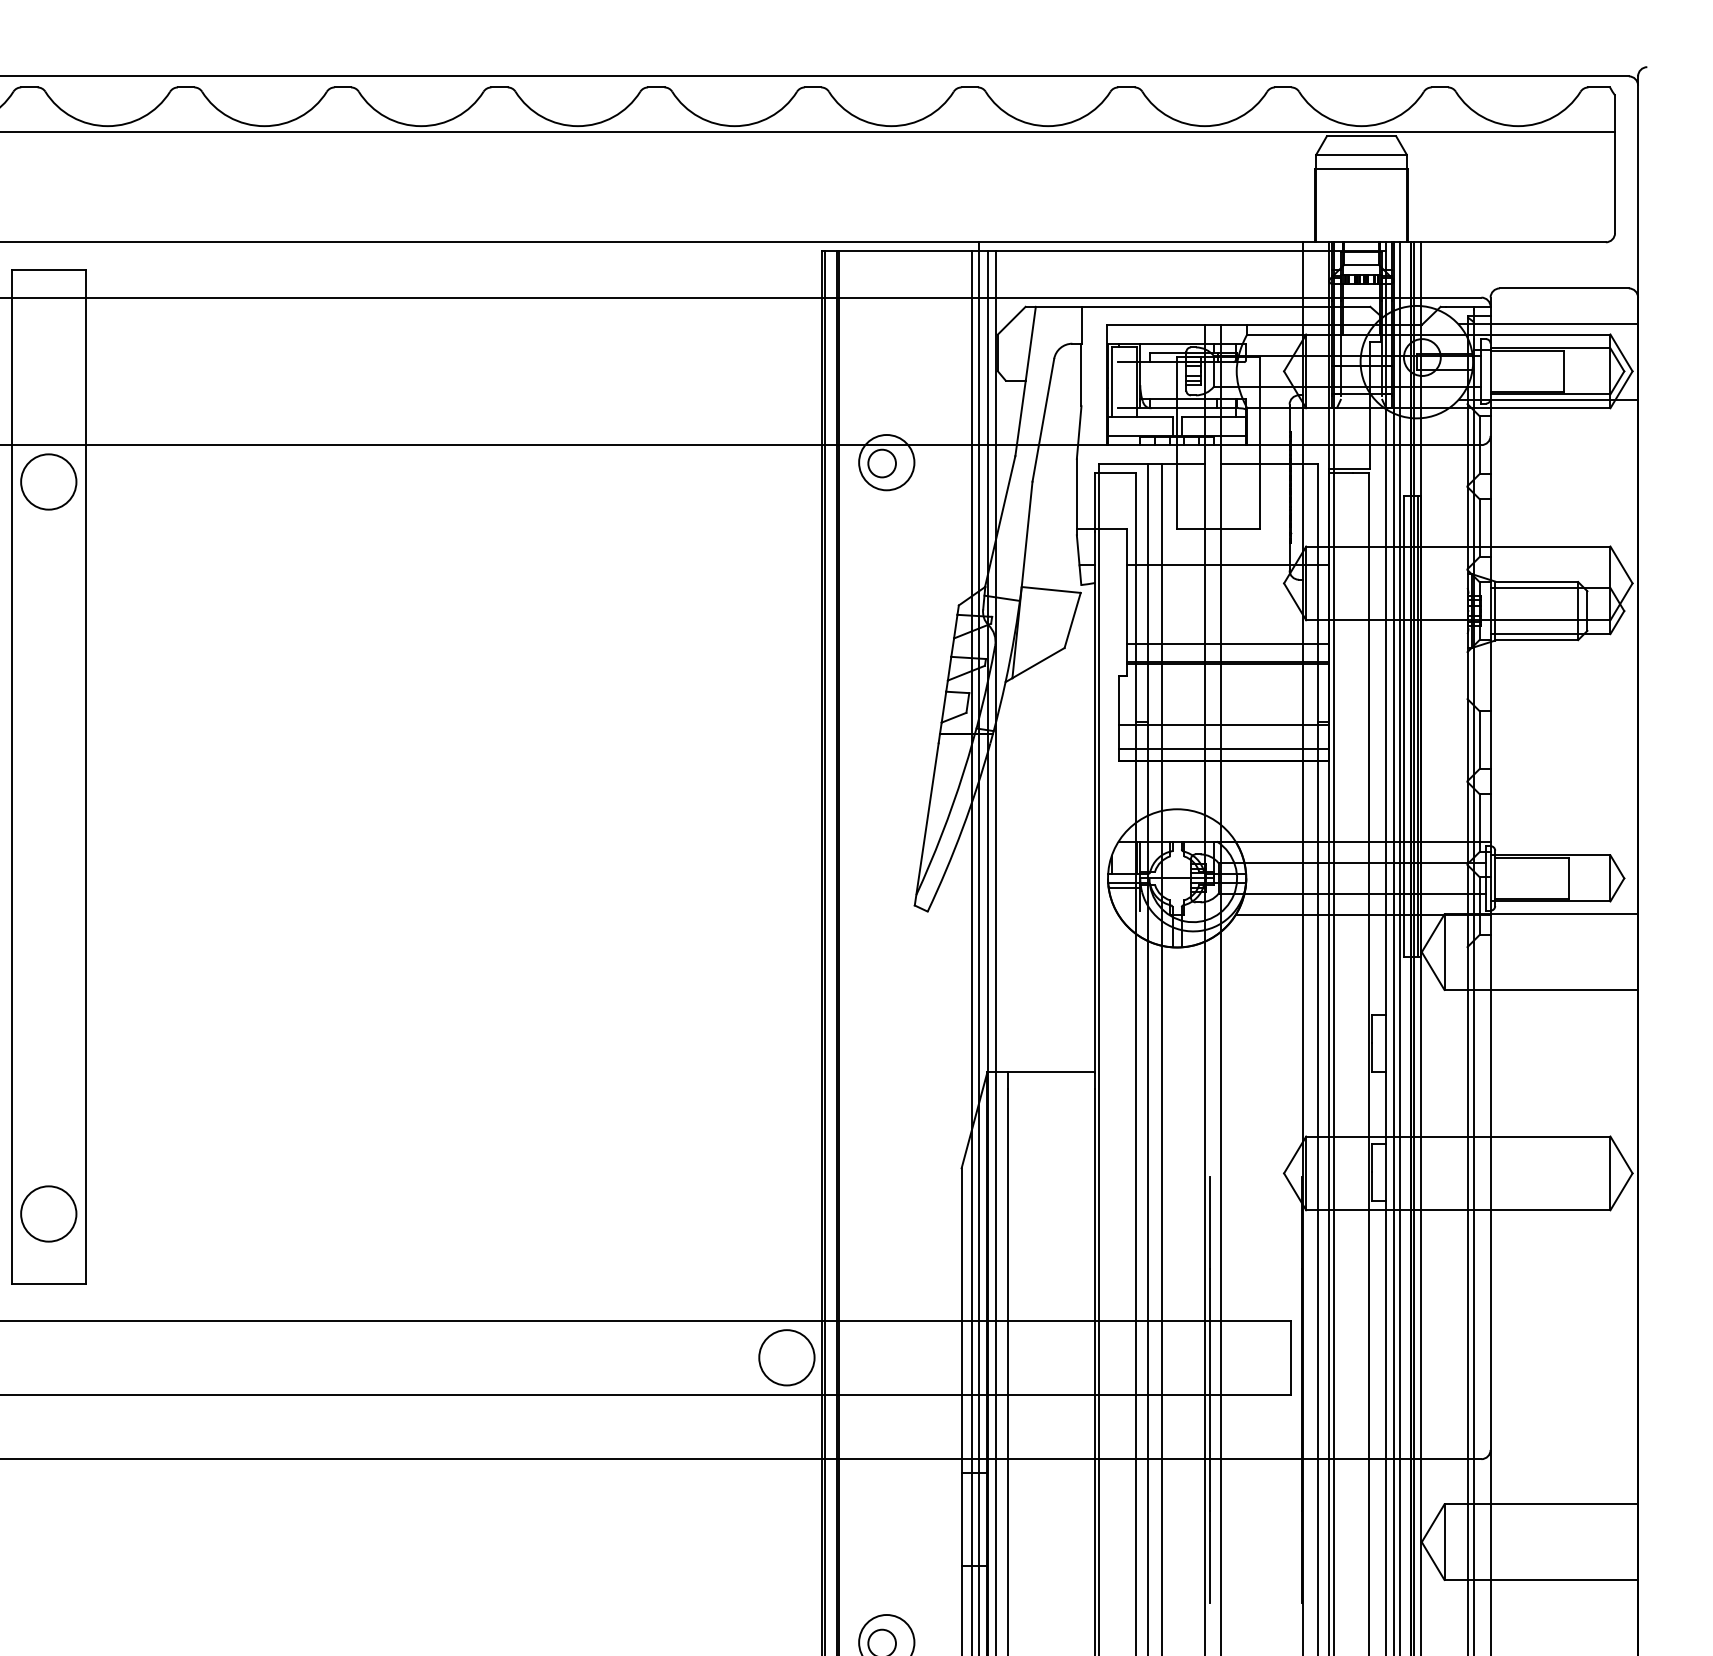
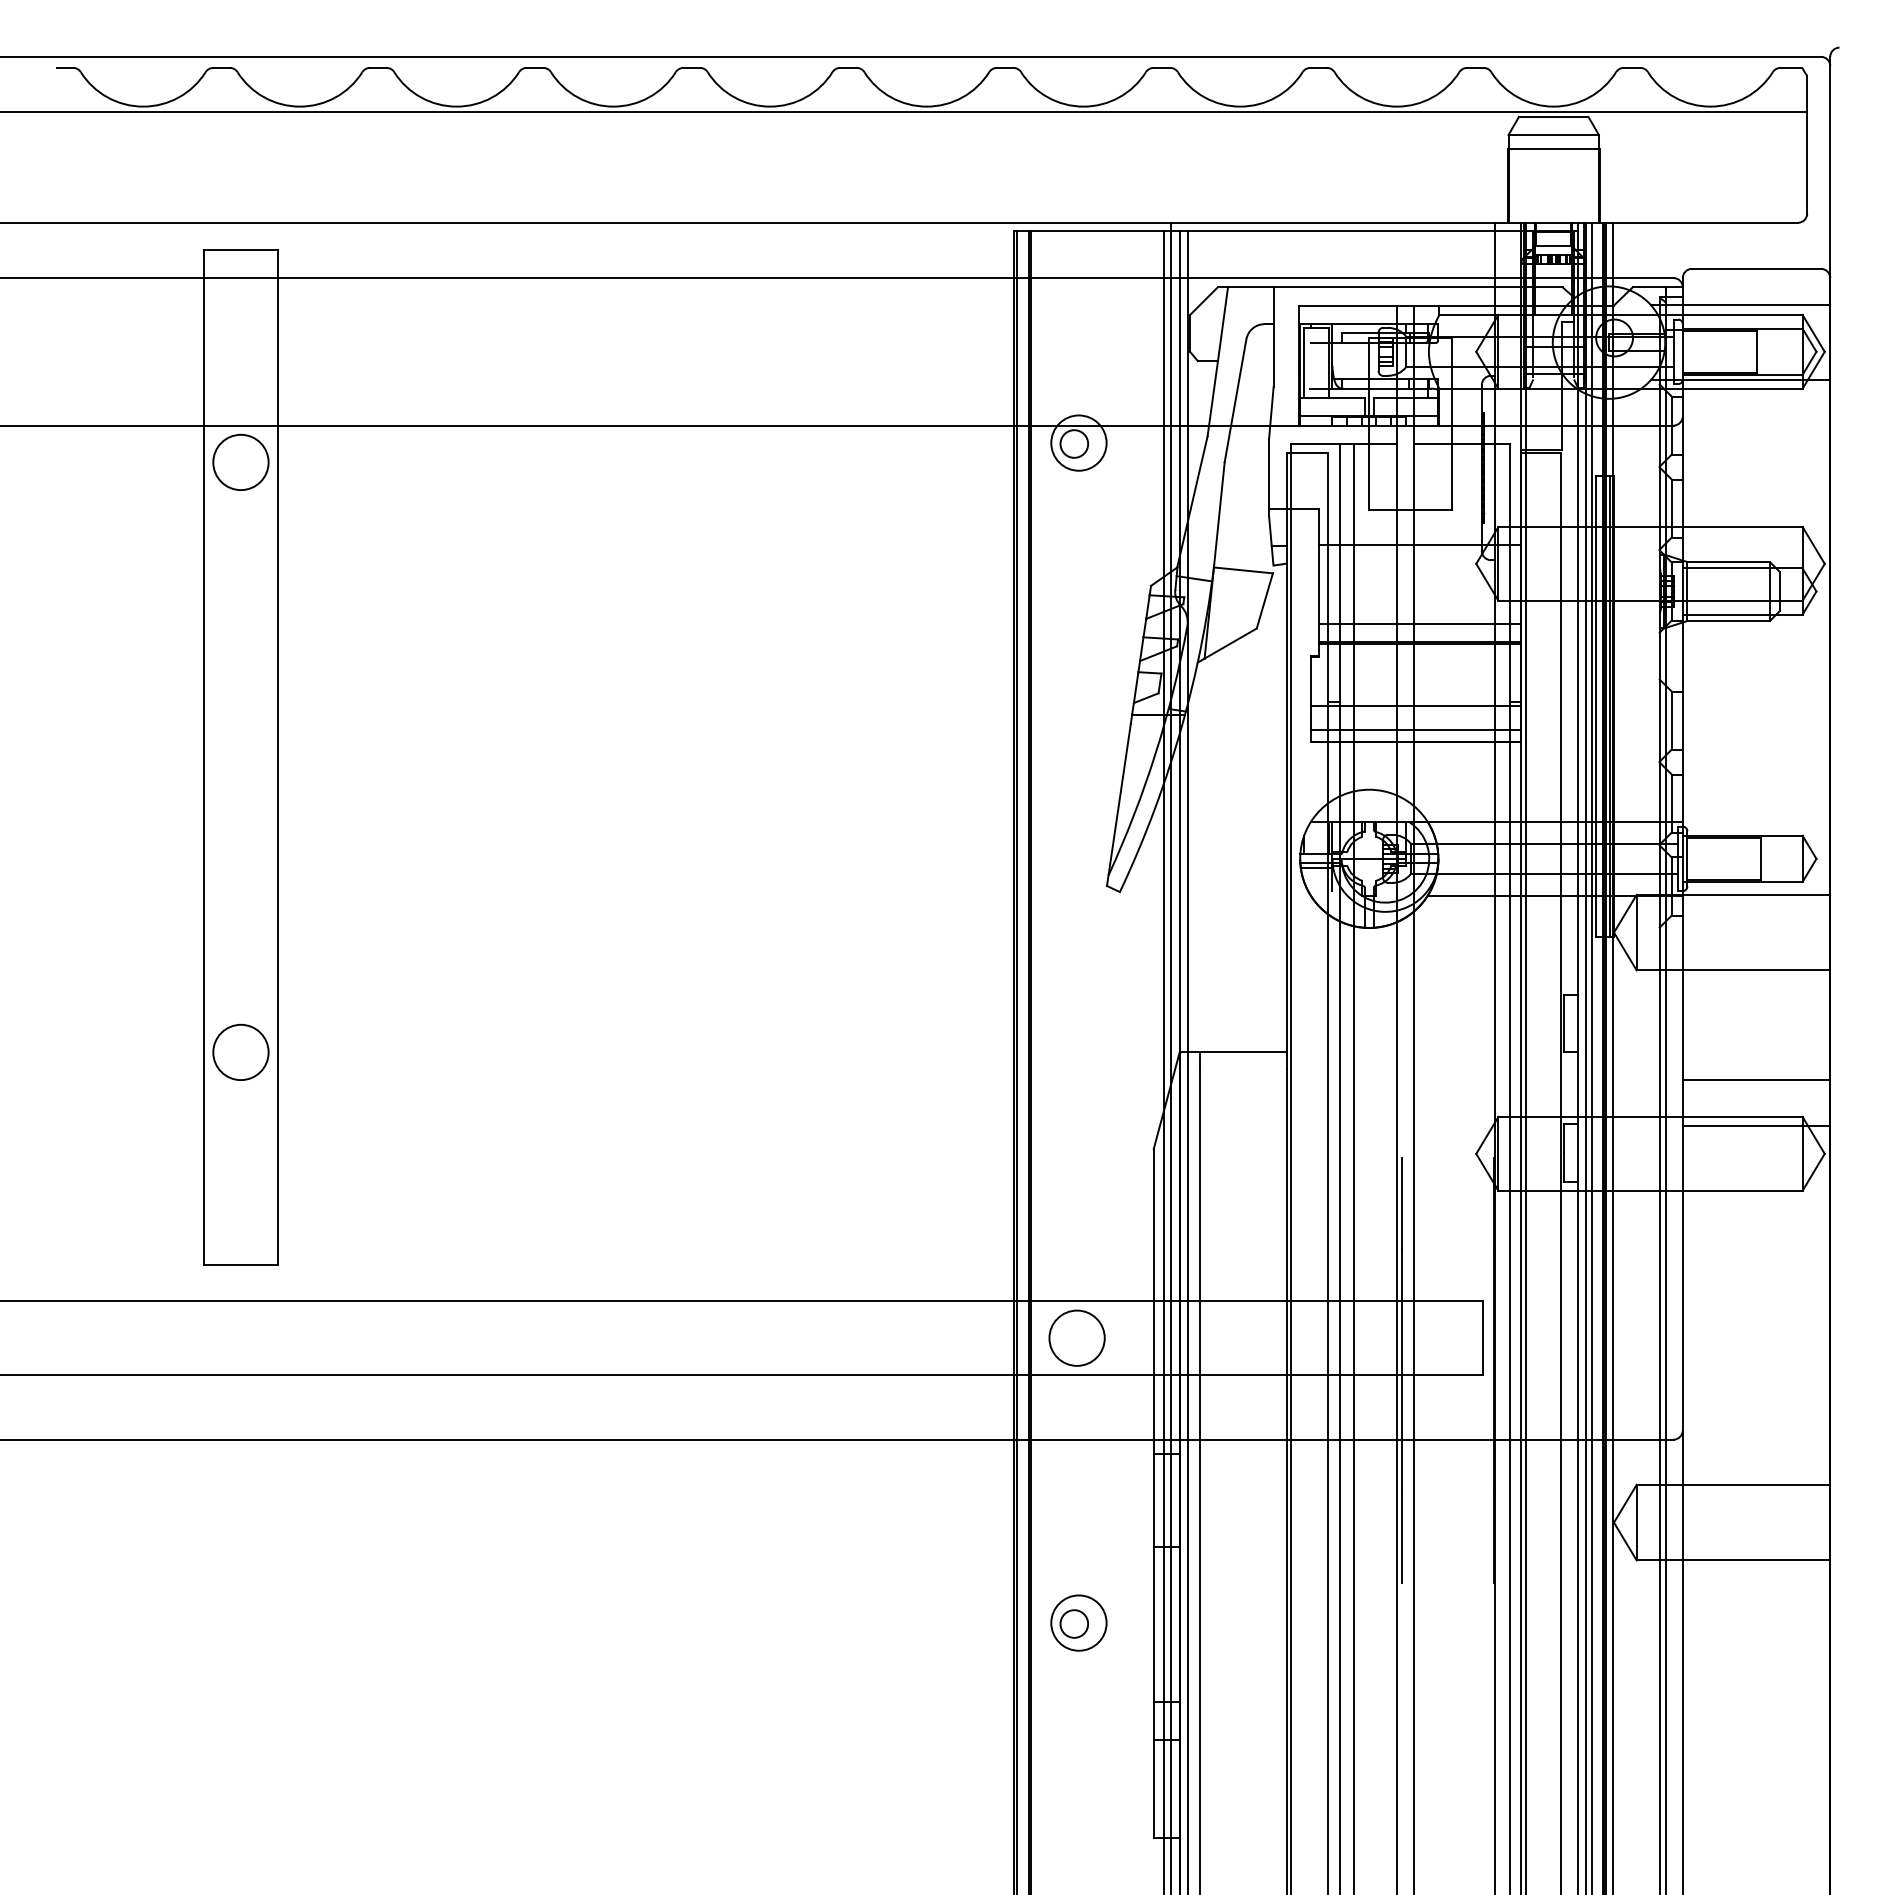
line: (1564, 1100) -> (1756, 1080), added
line: (1564, 1146) -> (1756, 1126), added
circle: (48, 1213) -> (240, 1051), moved
circle: (786, 1357) -> (1076, 1337), moved

